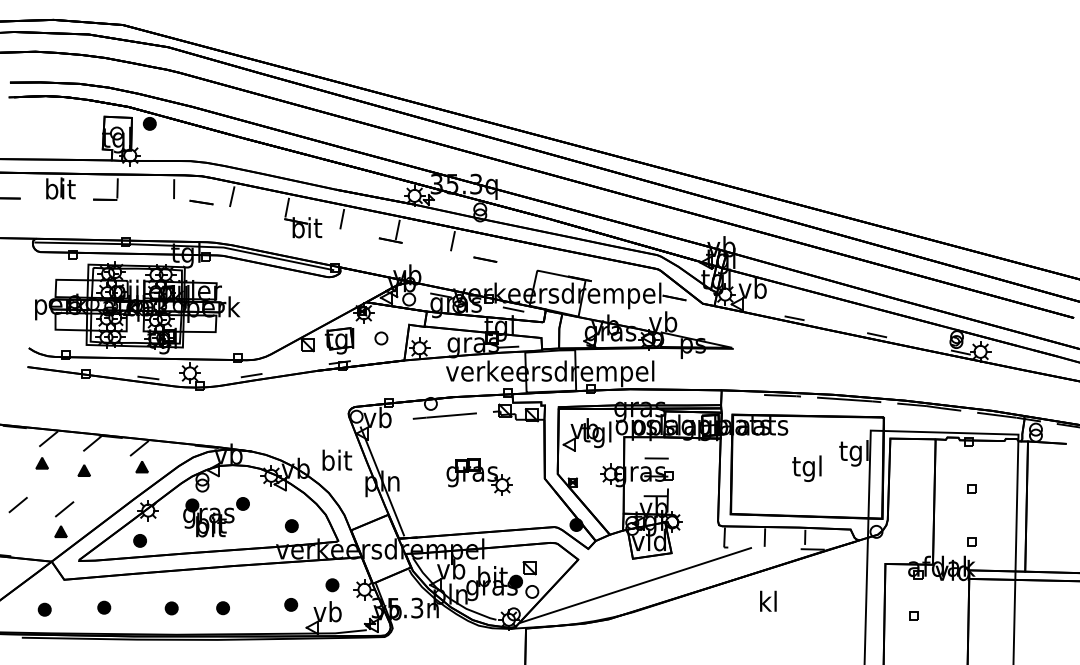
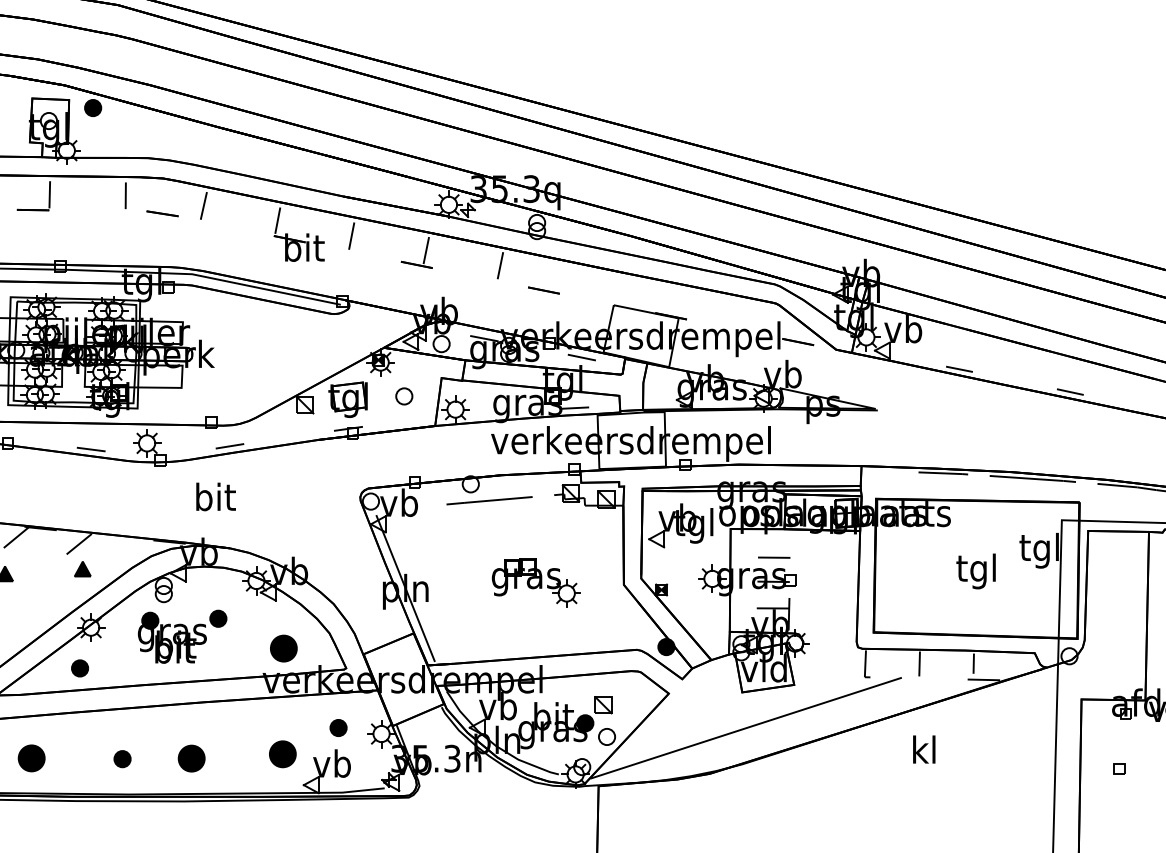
text: (337, 459) -> (216, 495), moved
part: (291, 525) -> (283, 647), size x1.6
part: (291, 604) -> (283, 753), size x1.6
part: (104, 607) -> (32, 757), size x1.6
part: (222, 608) -> (190, 759), size x1.6

